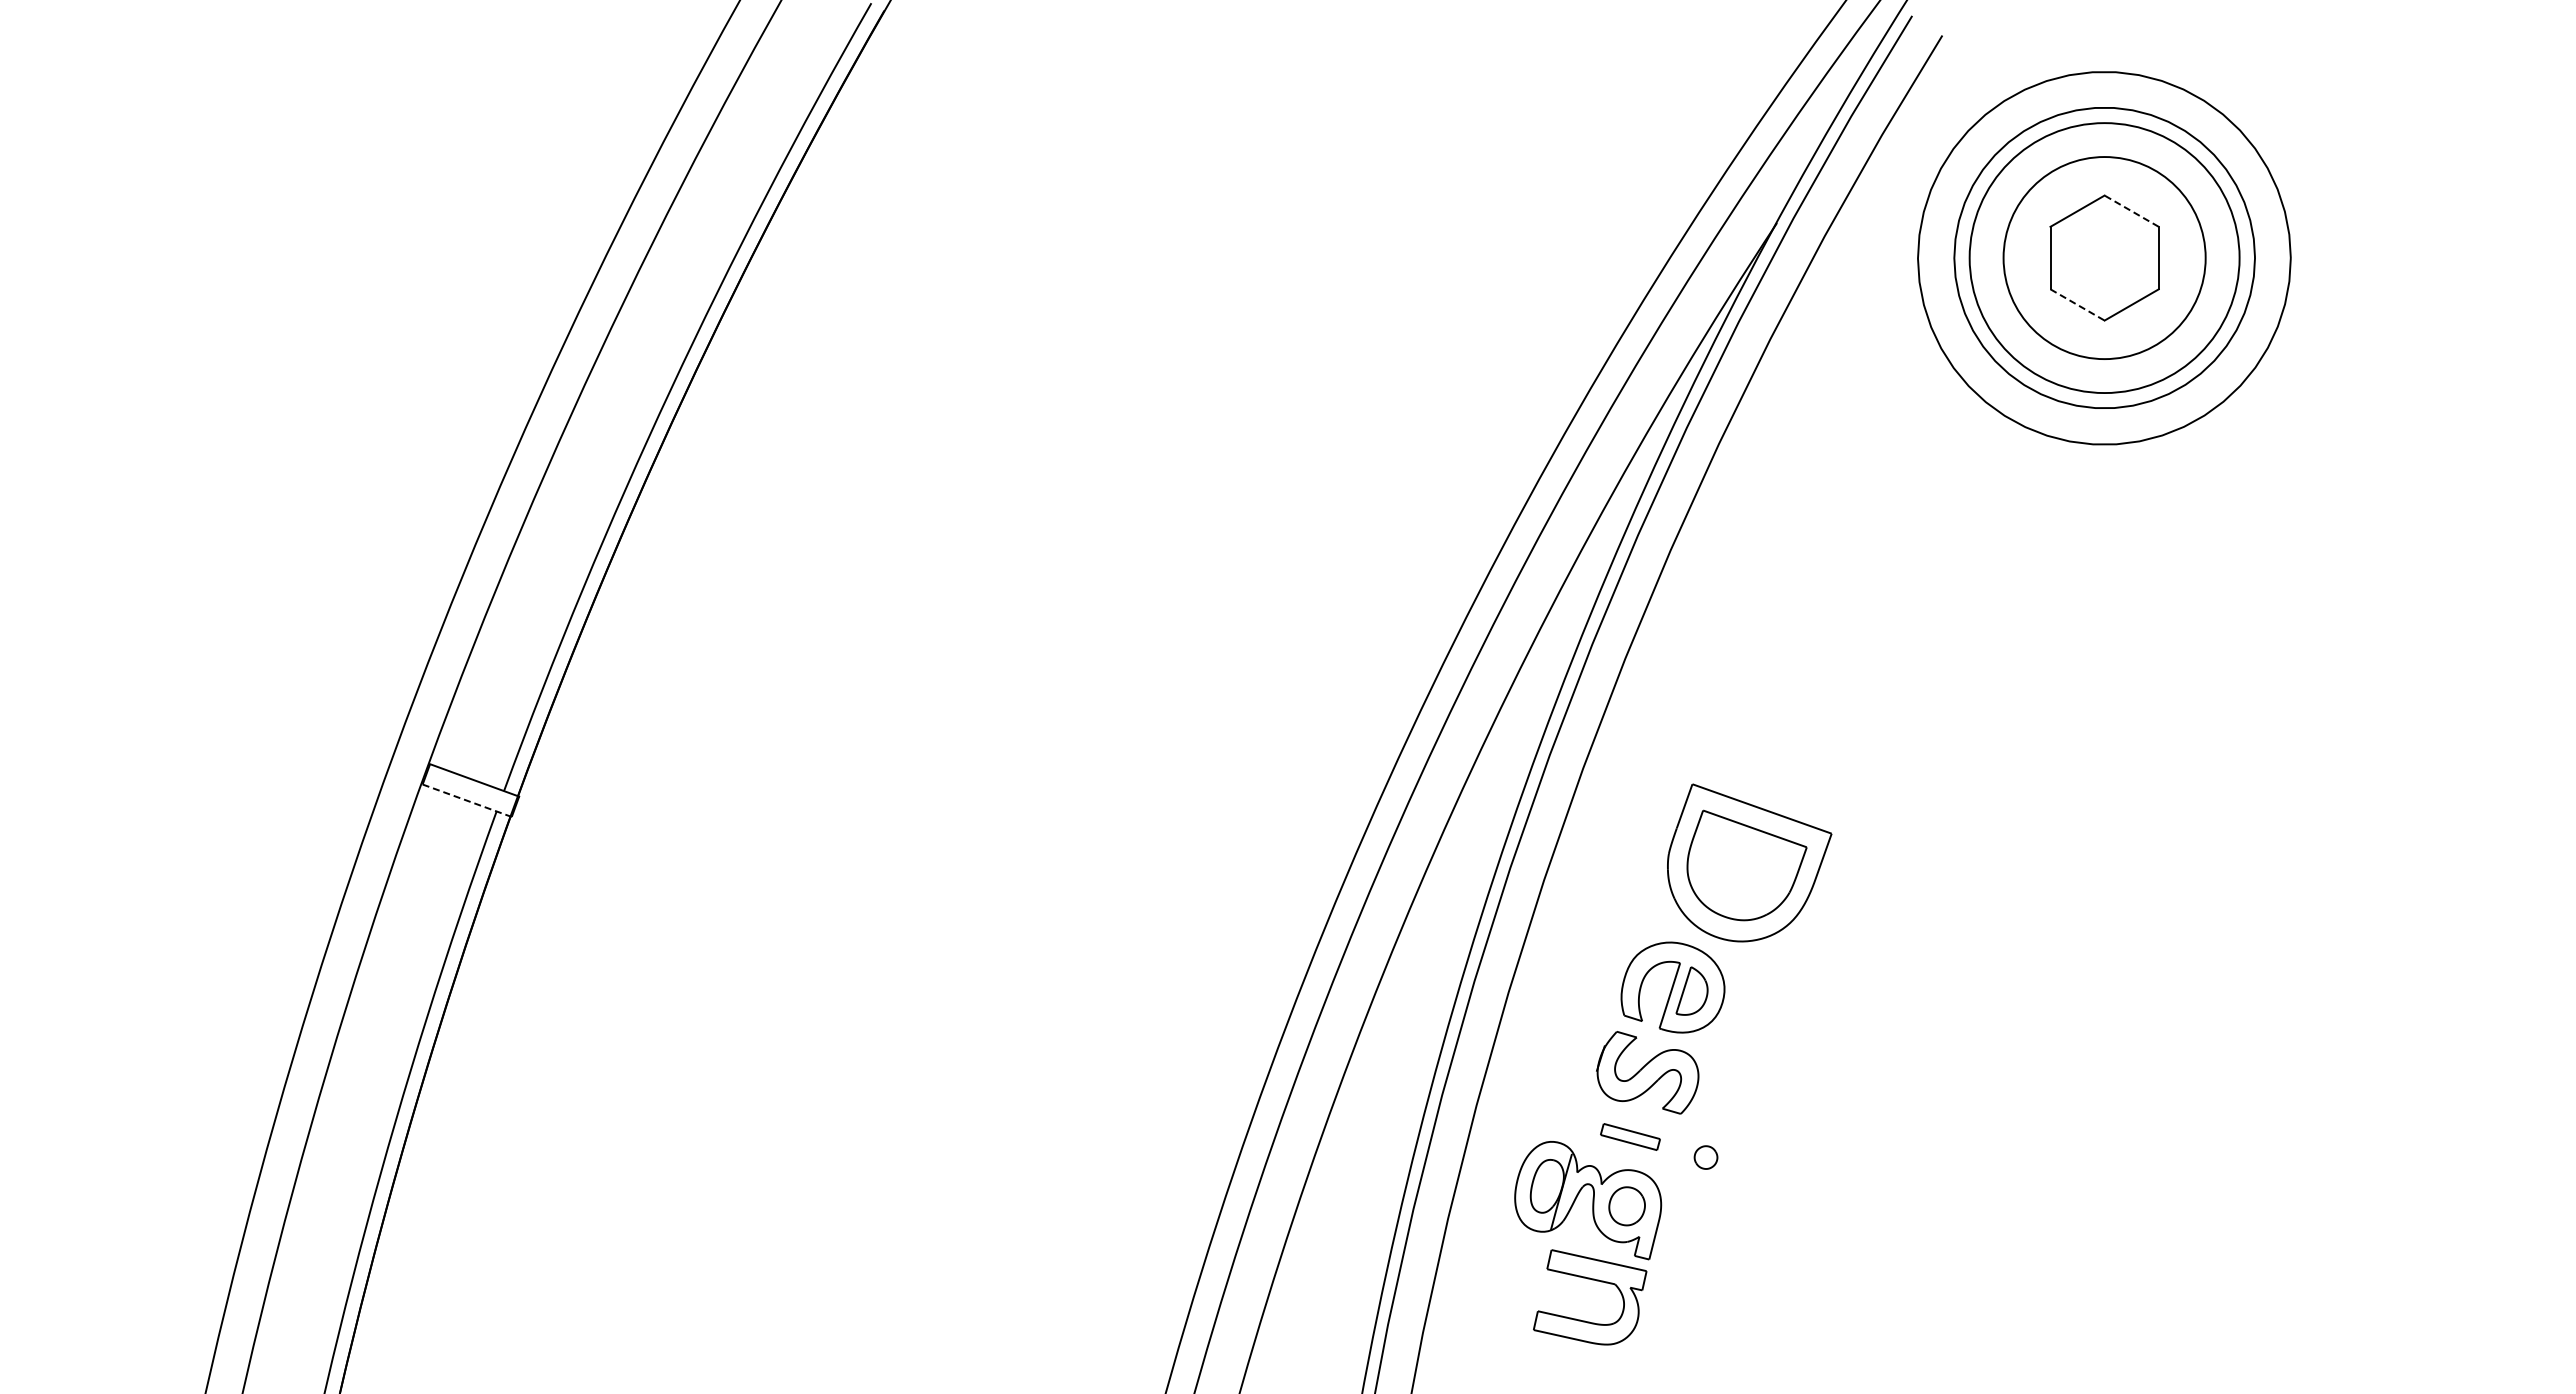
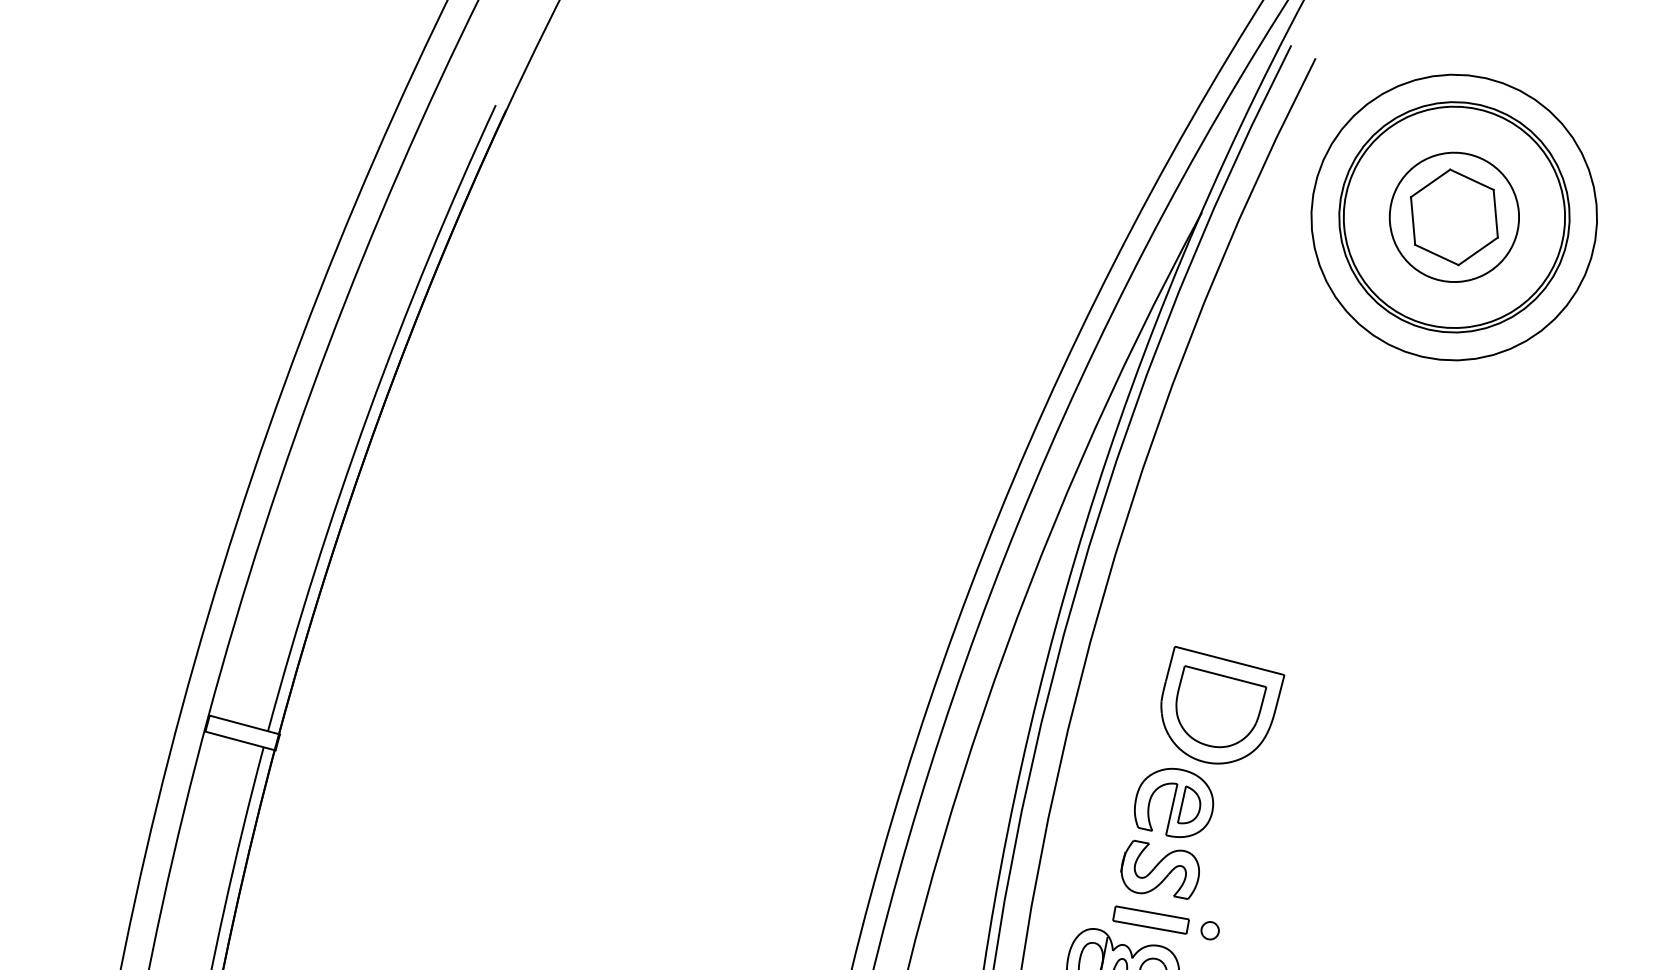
line: (2131, 210) -> (1471, 179), dashed -> solid
circle: (2104, 257) -> (1454, 216), size x0.62
circle: (2104, 257) -> (1454, 216), size x1.43
line: (2077, 305) -> (1436, 255), dashed -> solid
line: (467, 800) -> (240, 740), dashed -> solid
part: (1630, 1136) -> (1151, 919), size x1.67

